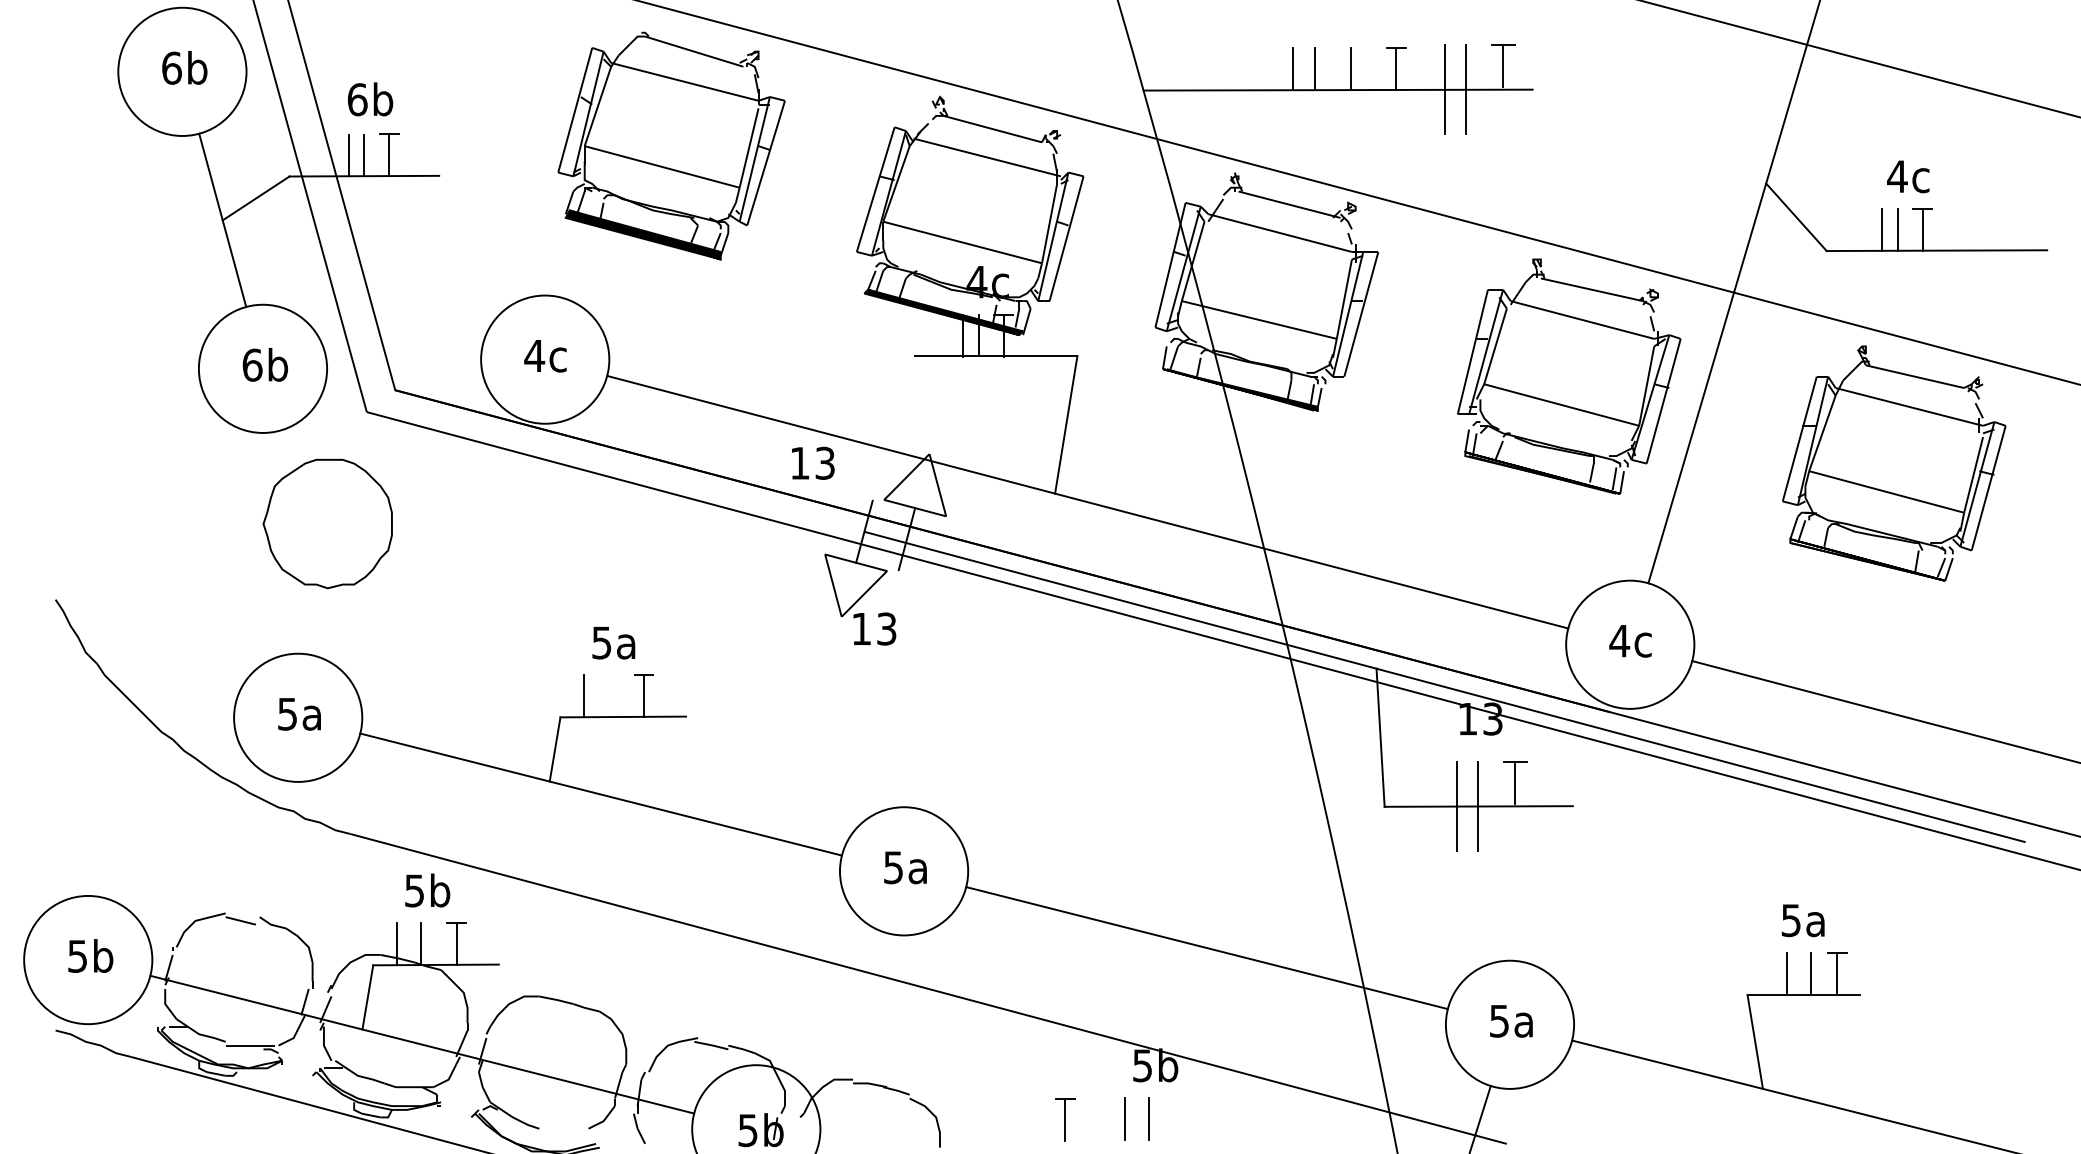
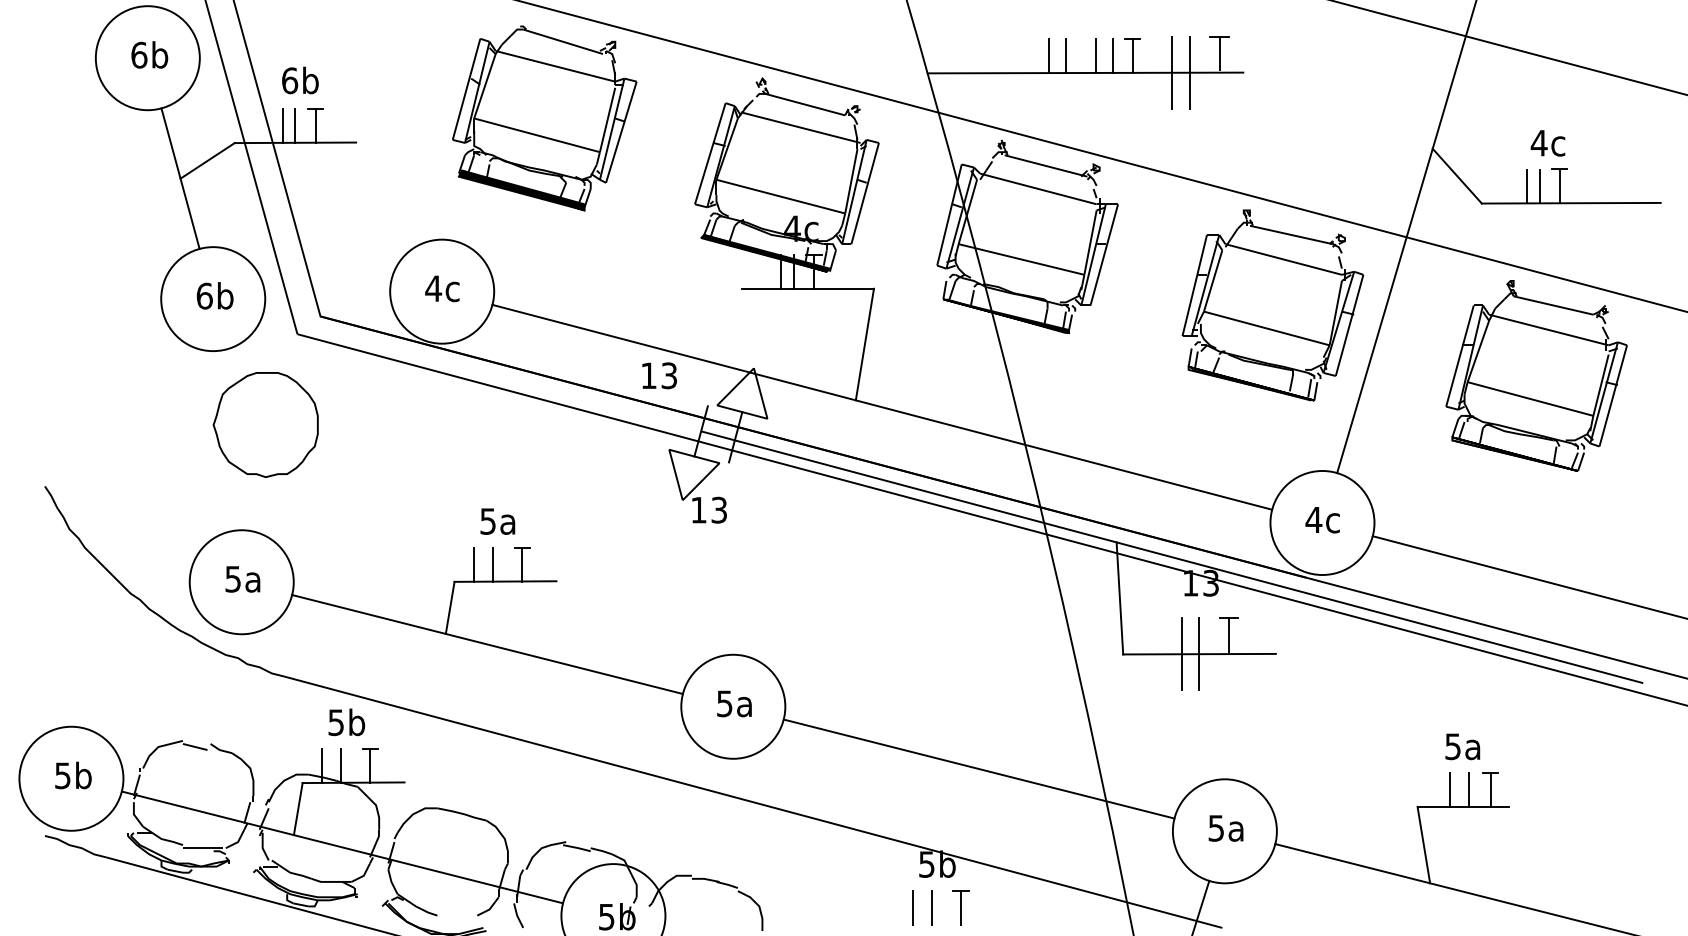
line: (1372, 68) -> (1113, 55), added
line: (608, 695) -> (493, 564), added
part: (1064, 1119) -> (960, 907), moved

